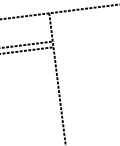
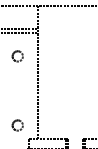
circle: (31, 79) -> (17, 56), added

